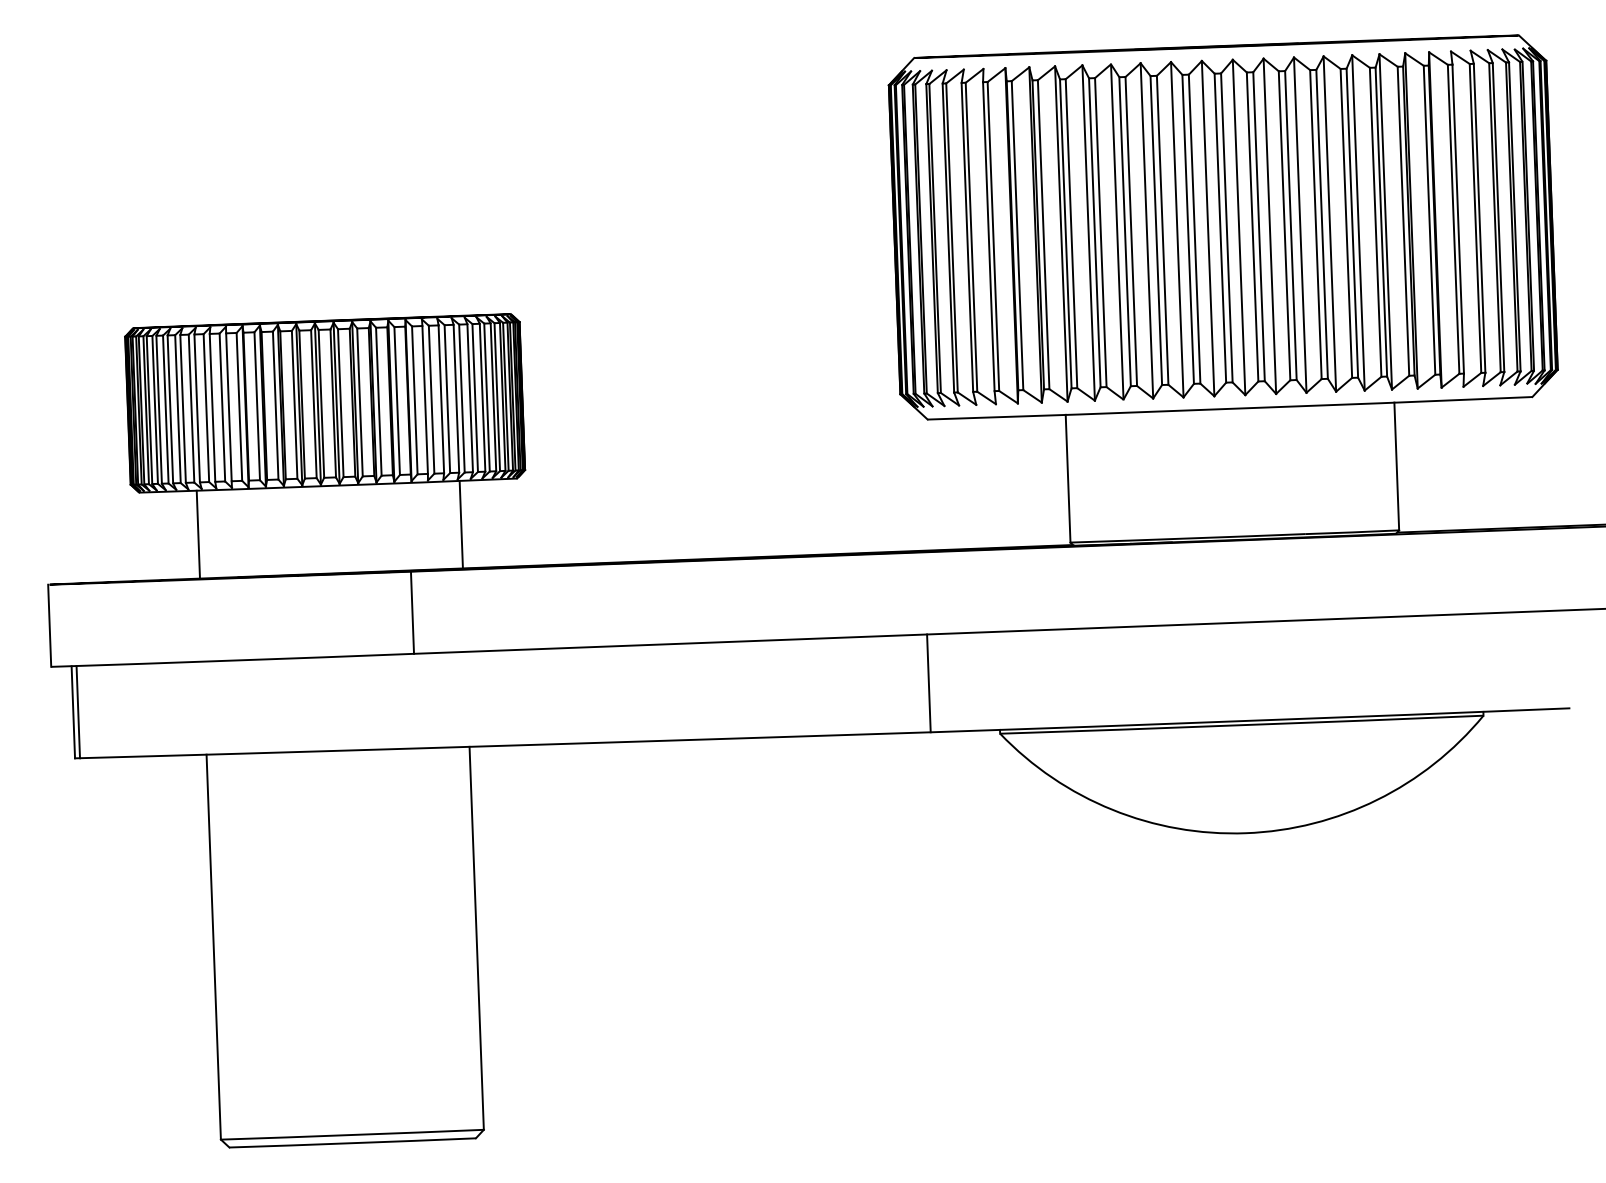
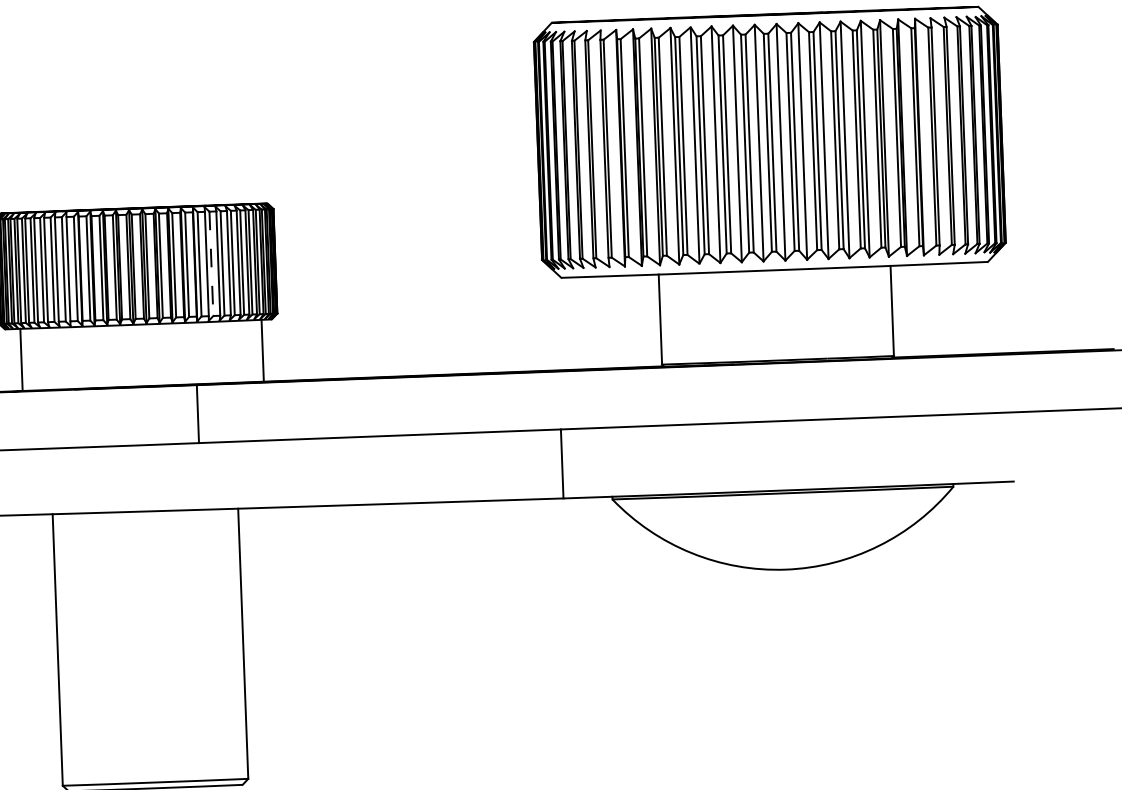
line: (431, 400) -> (211, 264), solid -> dashed
line: (460, 524) -> (262, 350), moved
line: (198, 534) -> (21, 359), moved

